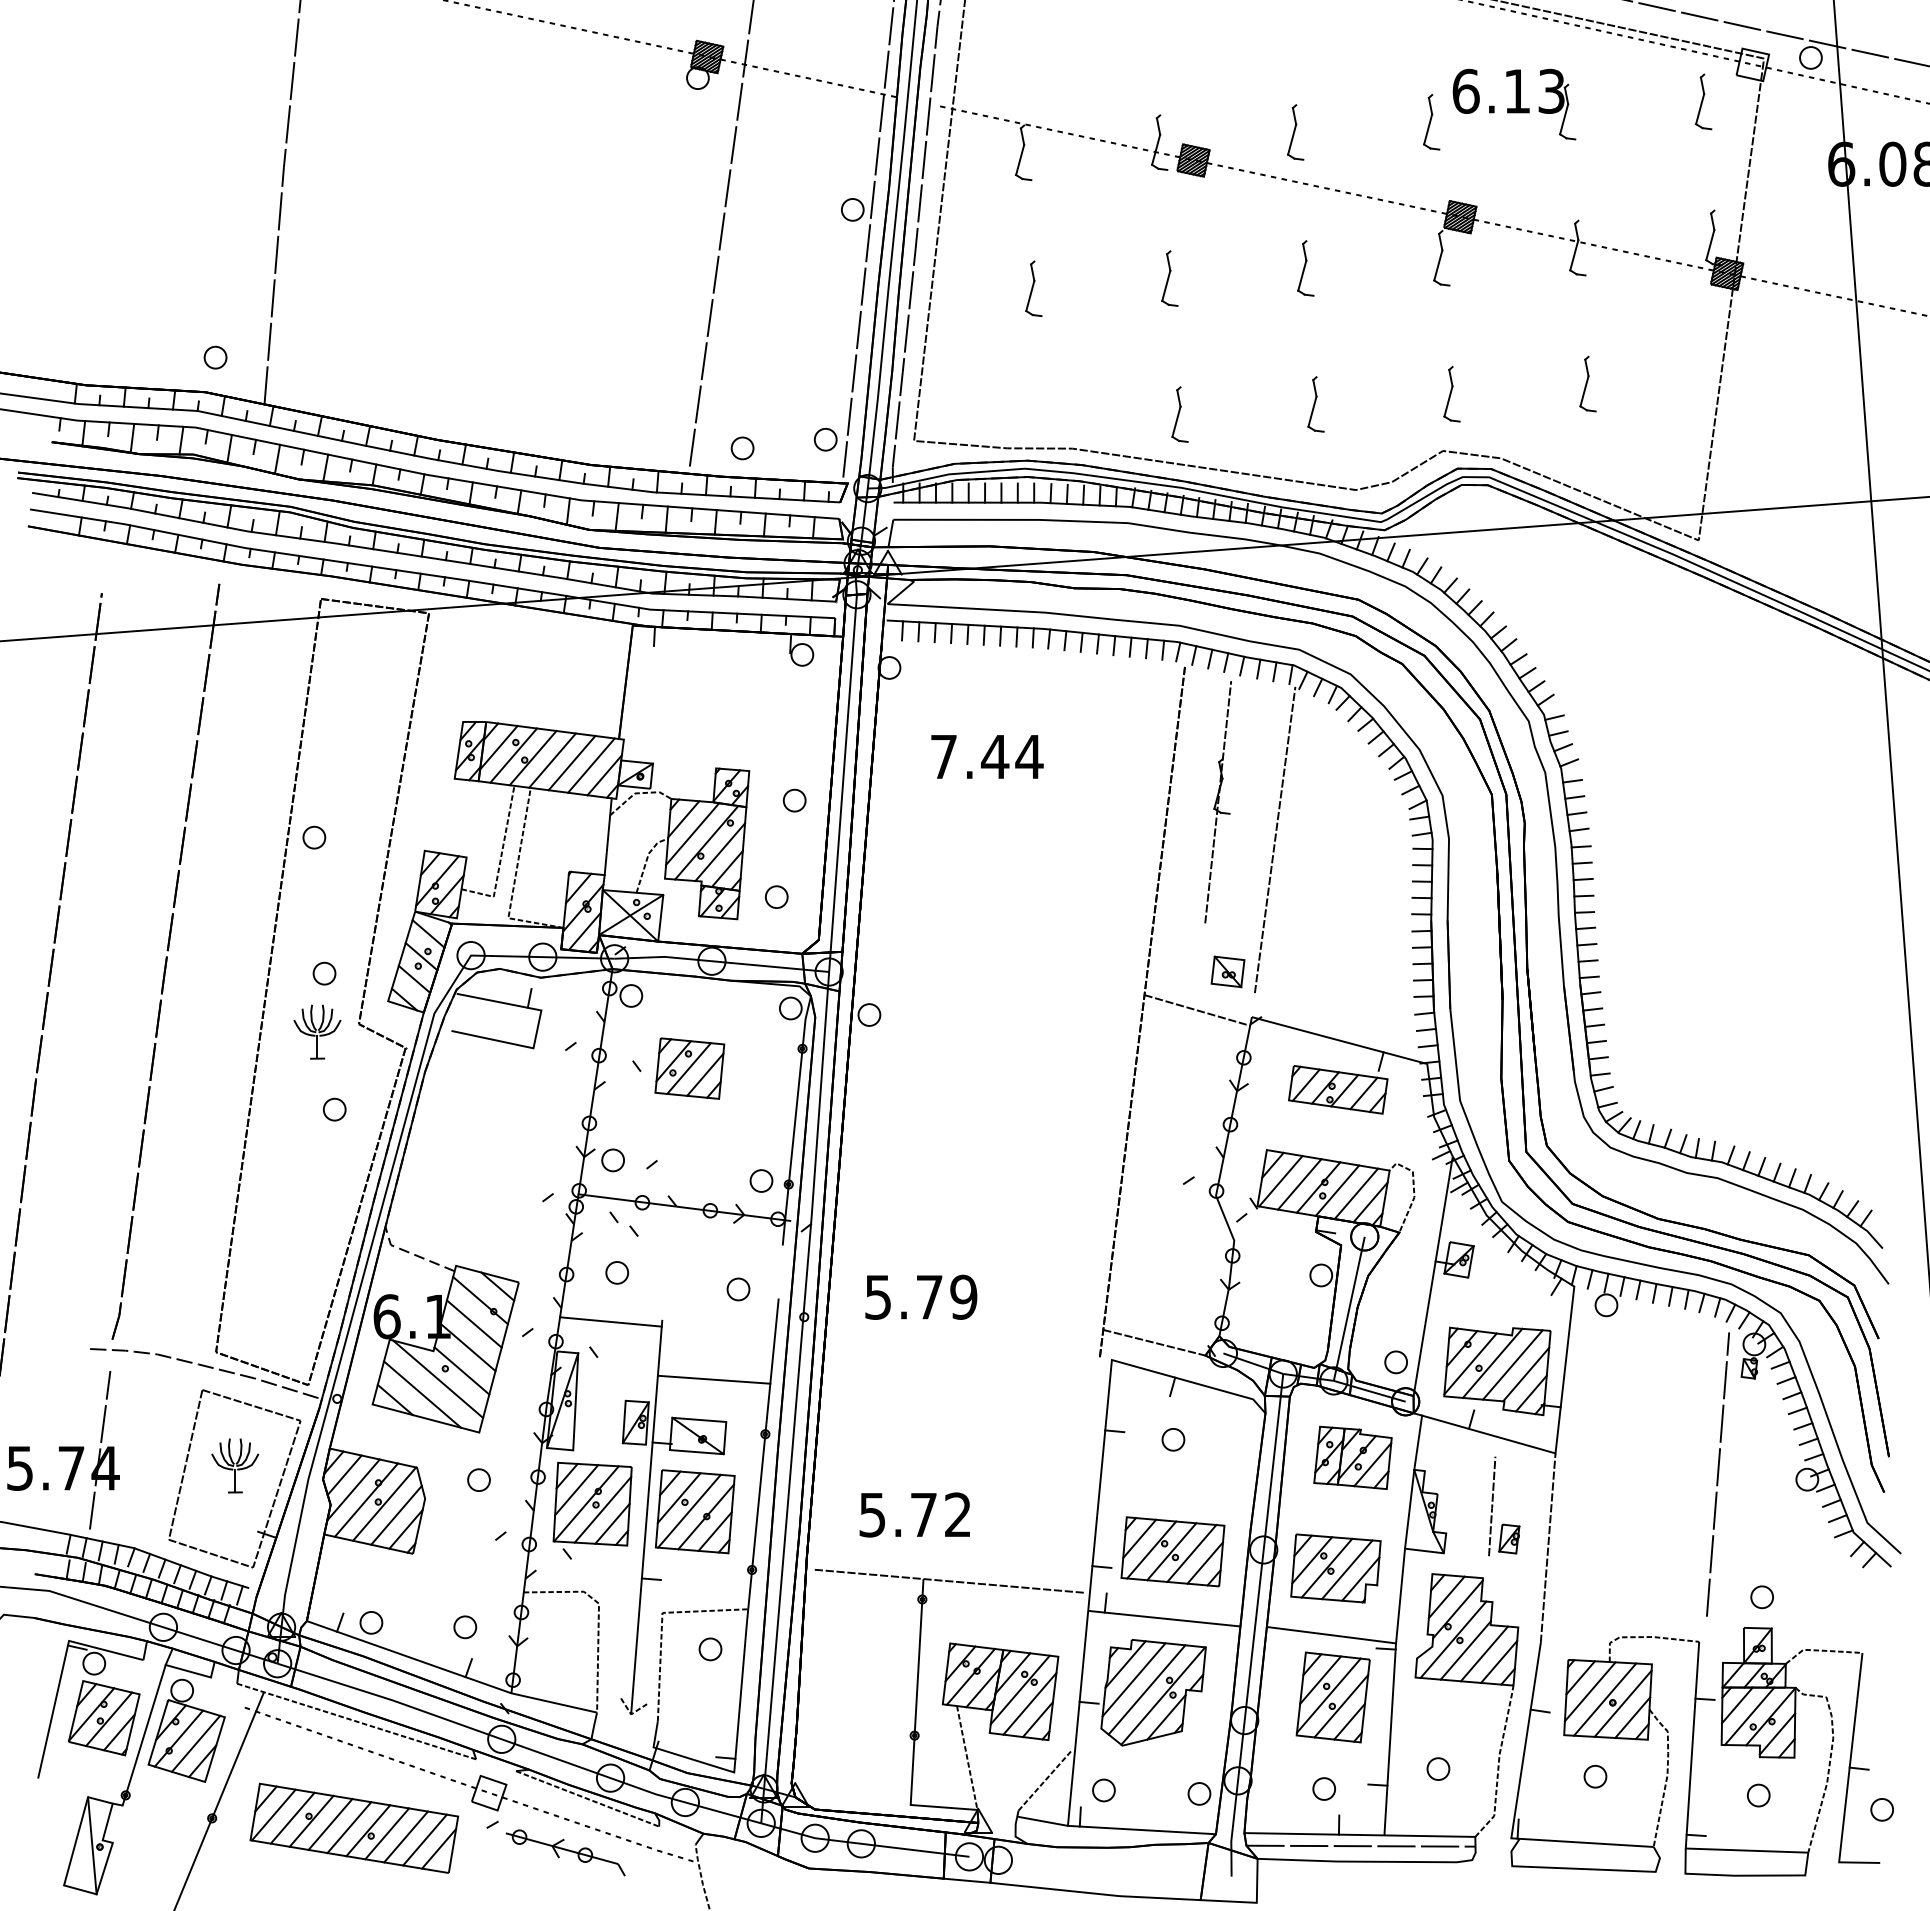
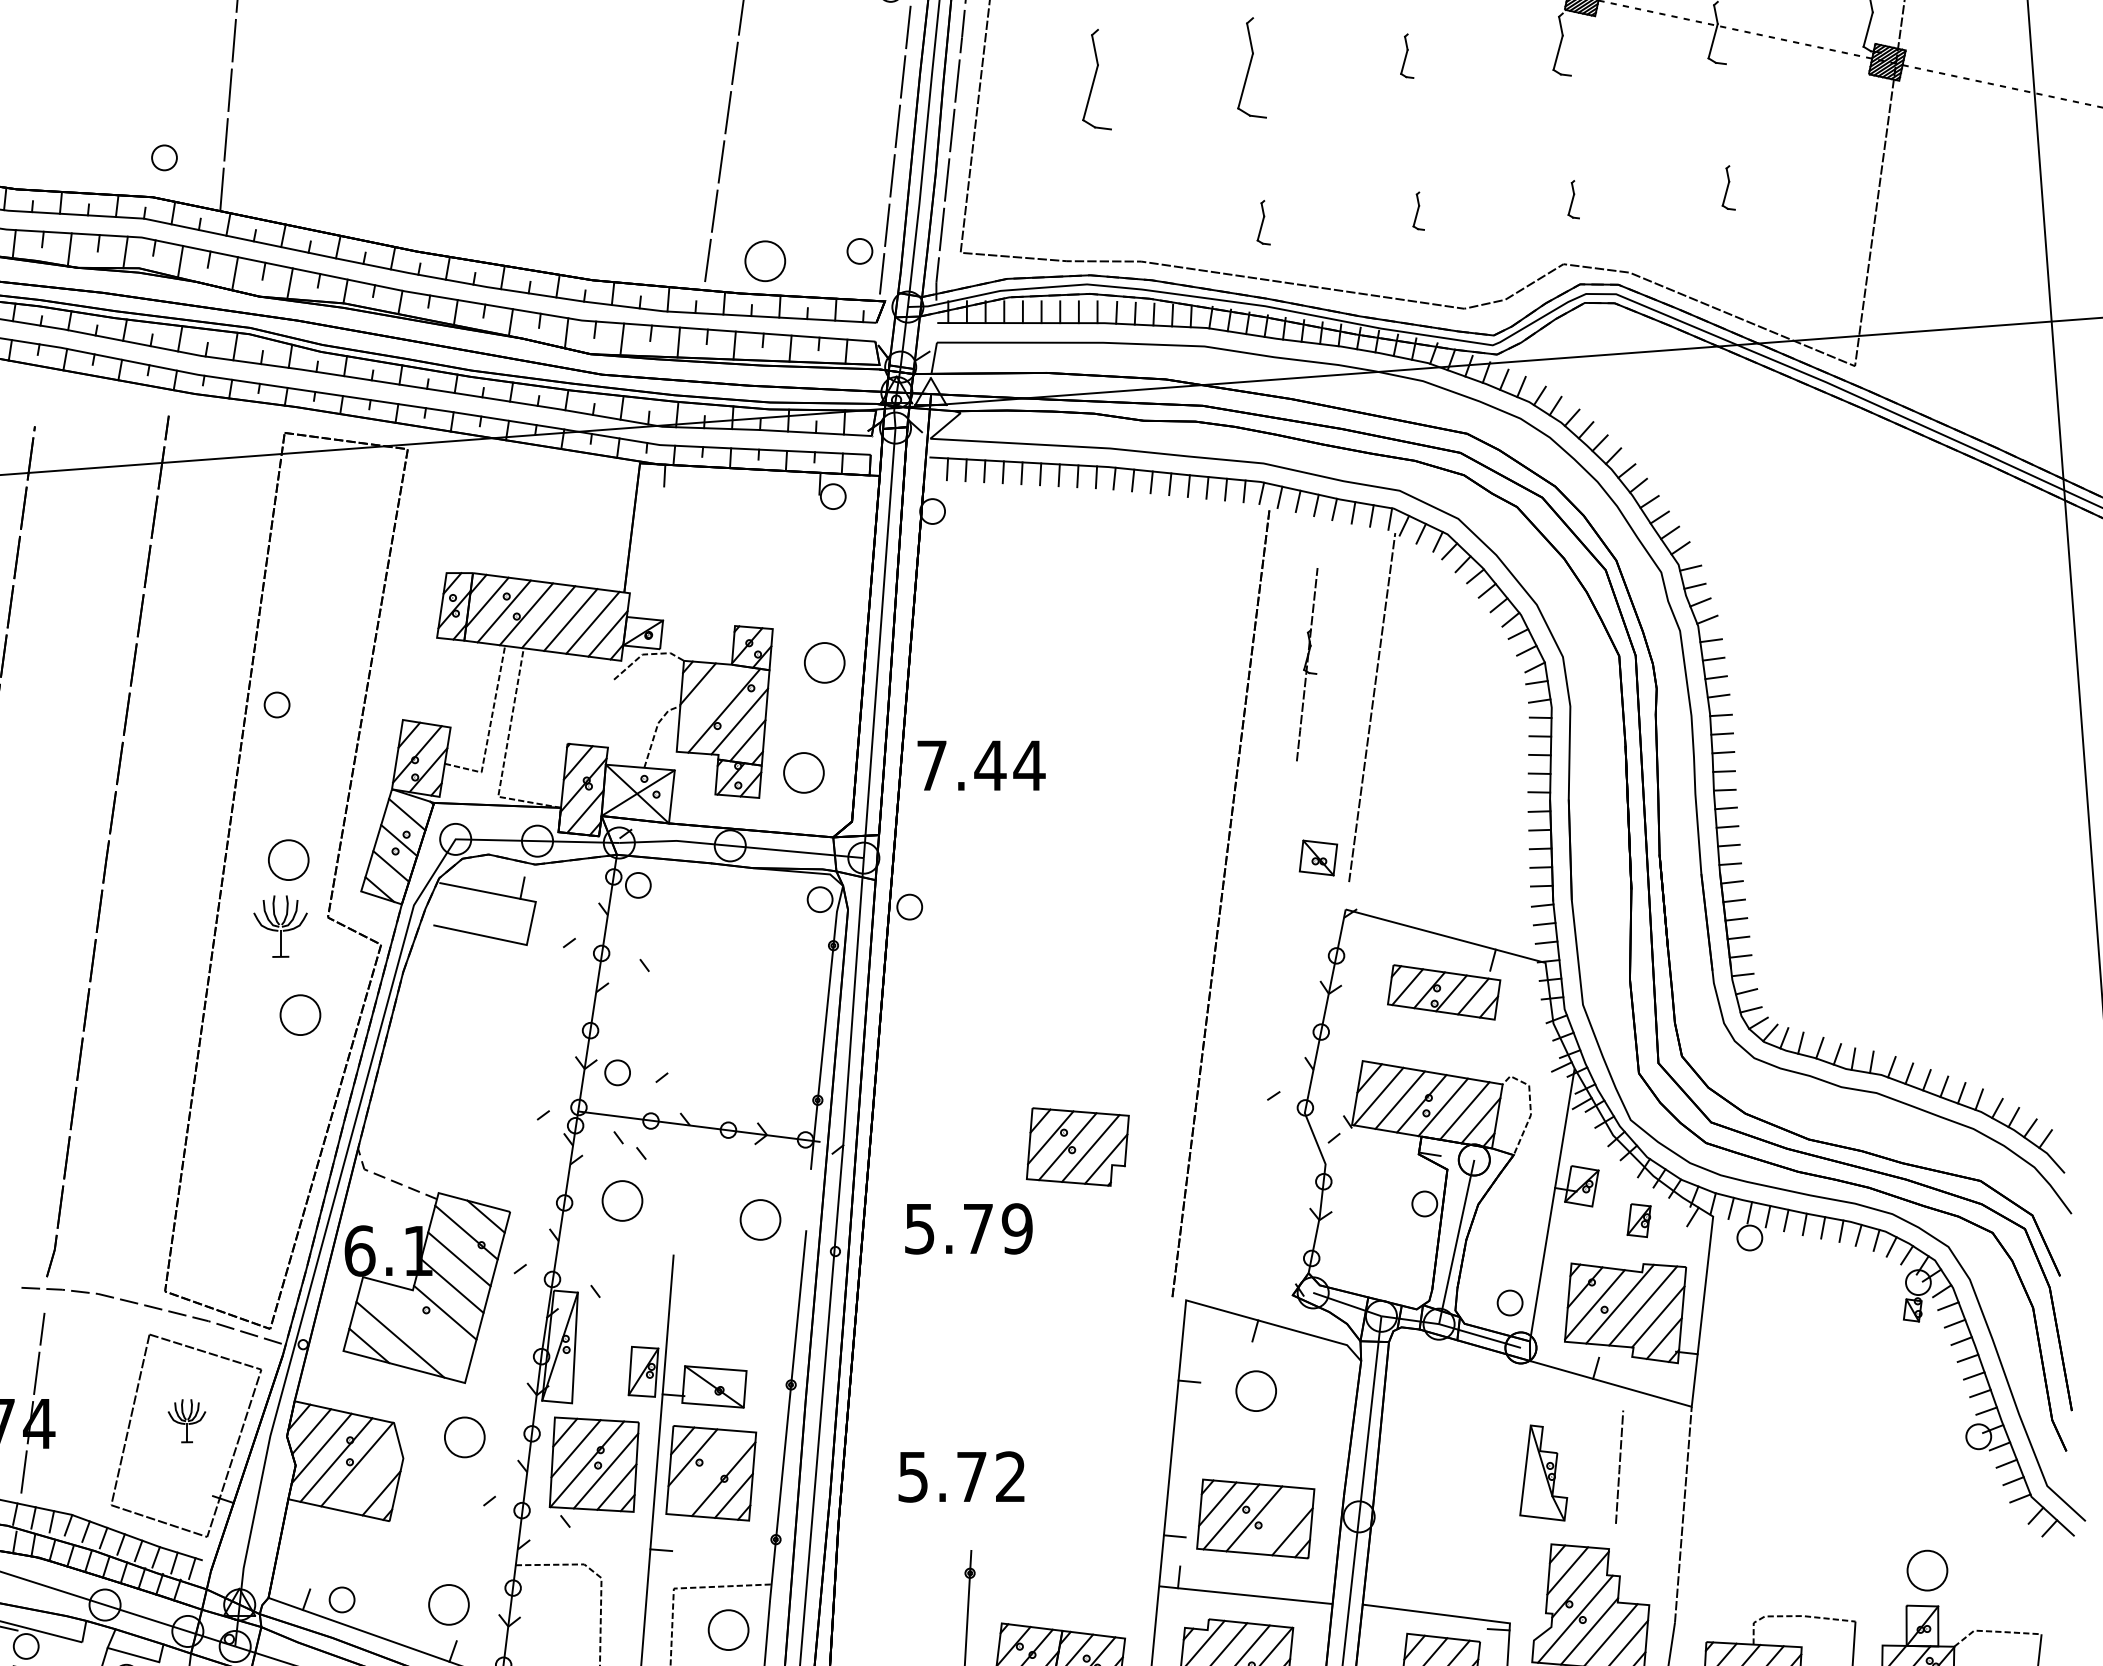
part: (1305, 268) -> (1406, 56), size x0.7
part: (1169, 278) -> (1251, 67), size x1.6
part: (1033, 288) -> (1096, 79), size x1.6
part: (1587, 383) -> (1728, 187), size x0.7
part: (1451, 394) -> (1573, 199), size x0.6
part: (1315, 404) -> (1418, 211), size x0.6
part: (1179, 414) -> (1263, 222), size x0.7
part: (742, 448) -> (765, 261), size x1.6
text: (987, 756) -> (981, 765), moved
part: (794, 800) -> (824, 662), size x1.6
part: (1217, 802) -> (1306, 664), size x0.7
line: (692, 833) -> (708, 700), removed
line: (607, 836) -> (611, 703), removed
part: (776, 896) -> (803, 772), size x1.6
part: (324, 973) -> (288, 859), size x1.6
line: (1197, 1010) -> (1283, 901), removed
part: (689, 1068) -> (704, 968), removed
part: (334, 1109) -> (300, 1014), size x1.6
part: (761, 1180) -> (786, 1095), removed
part: (616, 1272) -> (621, 1200), size x1.6
part: (738, 1289) -> (760, 1219), size x1.6
line: (610, 1321) -> (614, 1256), removed
line: (1154, 1342) -> (1234, 1280), removed
line: (438, 1378) -> (418, 1321), removed
line: (713, 1379) -> (732, 1322), removed
part: (1173, 1439) -> (1256, 1390), size x1.6
line: (1418, 1442) -> (1535, 1394), removed
part: (1352, 1457) -> (1460, 1411), removed
part: (235, 1465) -> (187, 1420), size x0.7
line: (1717, 1474) -> (1876, 1430), removed
part: (478, 1479) -> (464, 1436), size x1.6
line: (689, 1510) -> (704, 1471), removed
line: (396, 1514) -> (370, 1476), removed
part: (1509, 1538) -> (1639, 1219), moved
line: (1191, 1553) -> (1276, 1520), removed
part: (1335, 1568) -> (1077, 1147), moved
line: (949, 1580) -> (1001, 1551), removed
line: (1400, 1595) -> (1515, 1568), removed
part: (1761, 1597) -> (1926, 1571), size x1.6
part: (465, 1627) -> (449, 1605), size x1.6
part: (710, 1649) -> (728, 1630), size x1.6

